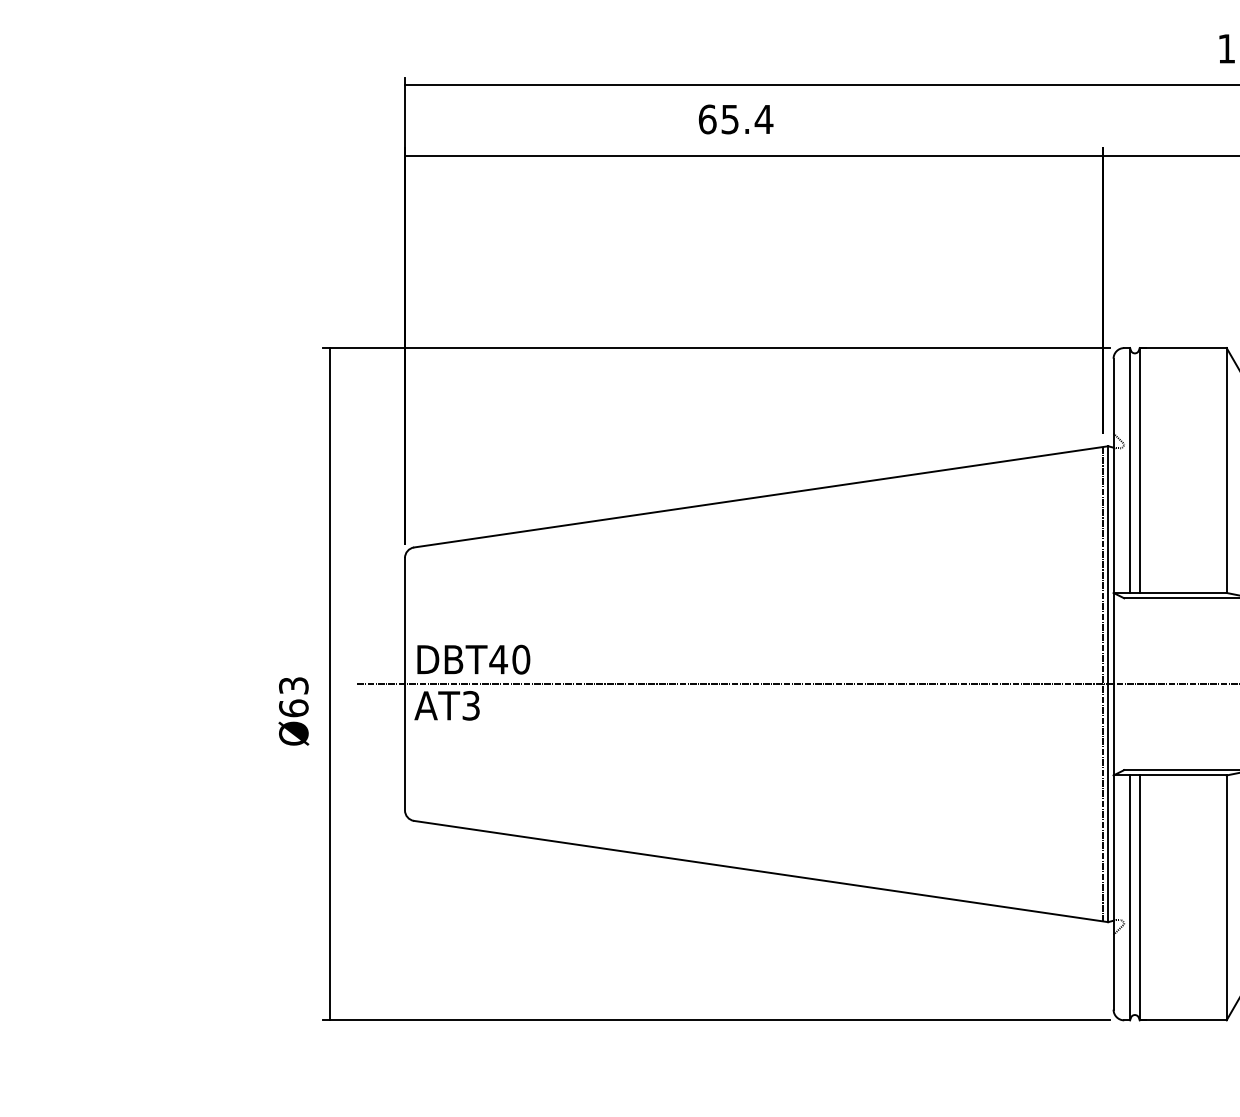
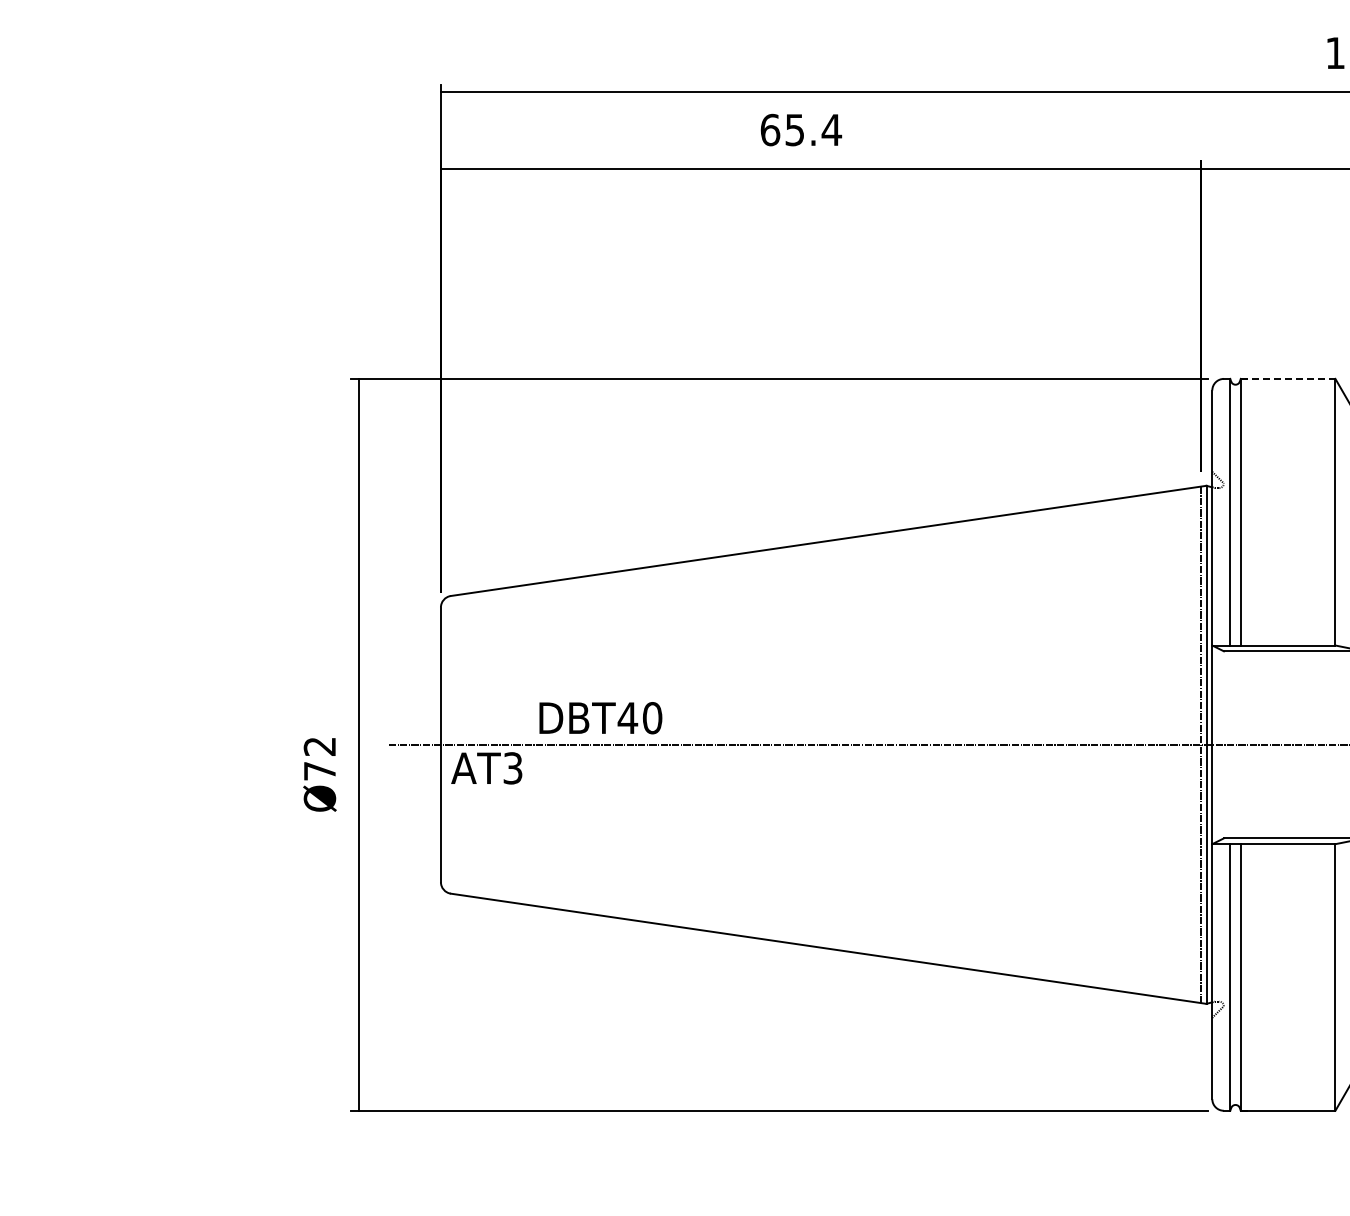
line: (1183, 347) -> (1288, 378), solid -> dashed
text: (473, 660) -> (600, 718), moved
text: (293, 696) -> (319, 758), Ø63 -> Ø72

